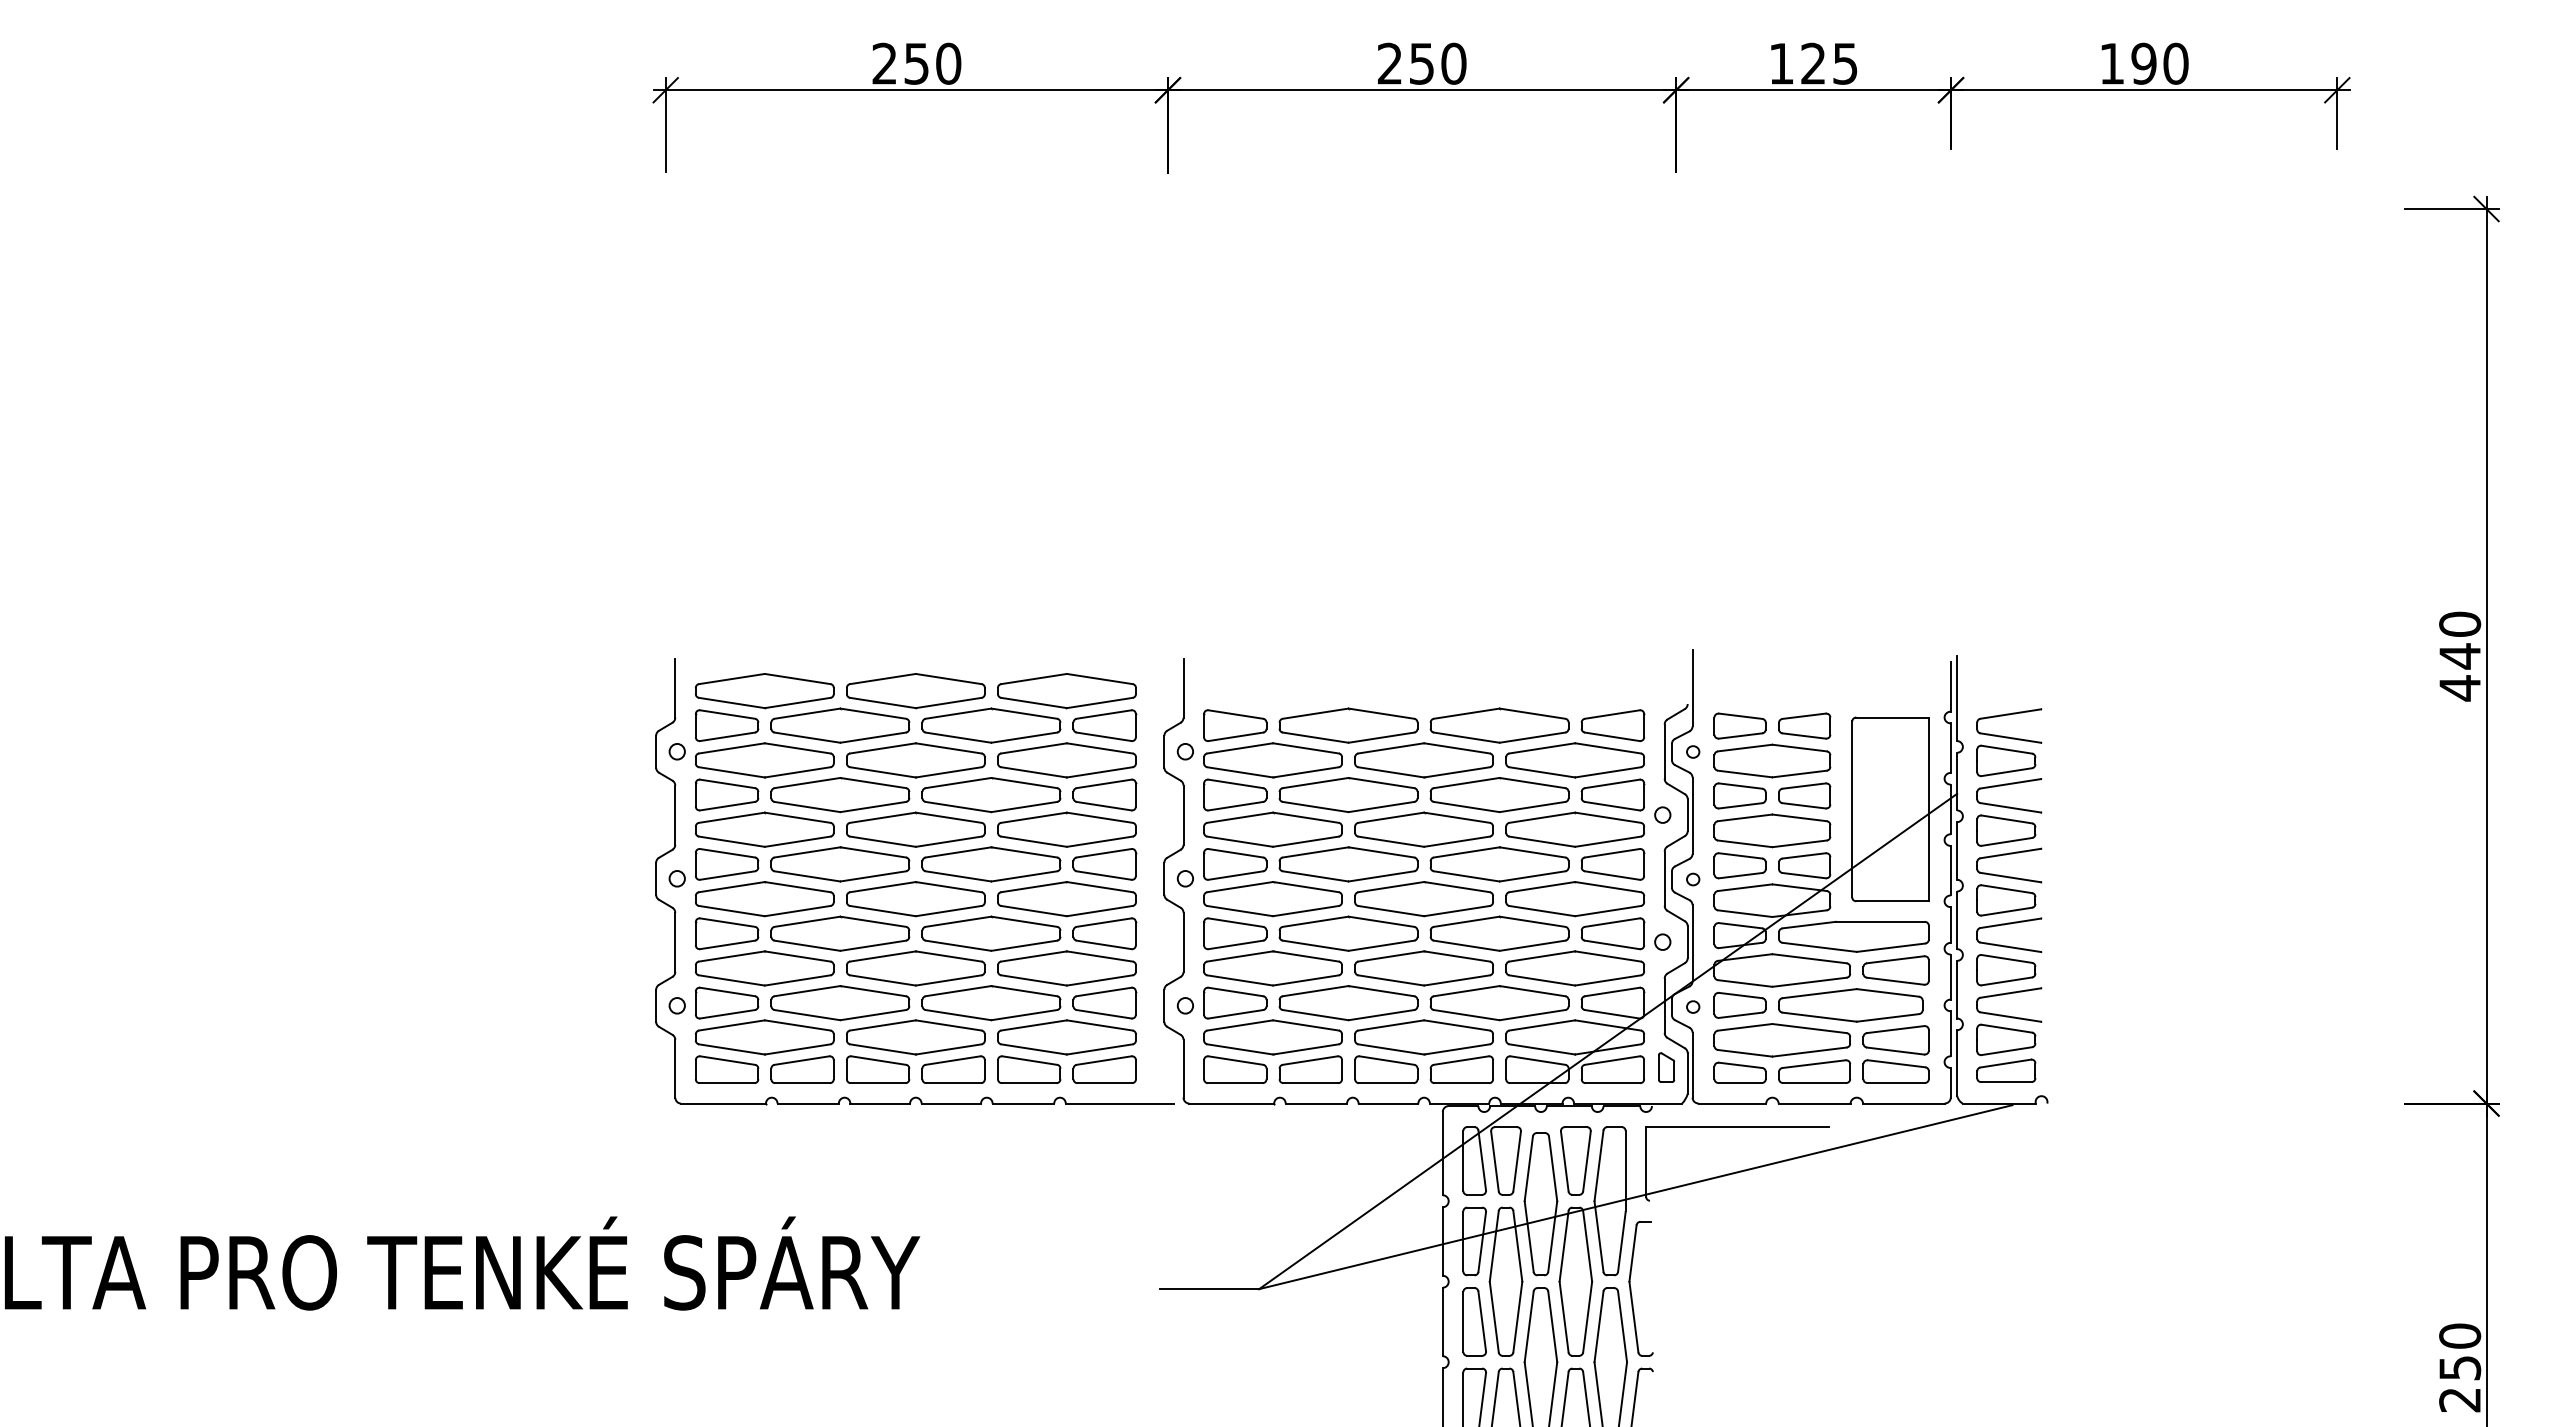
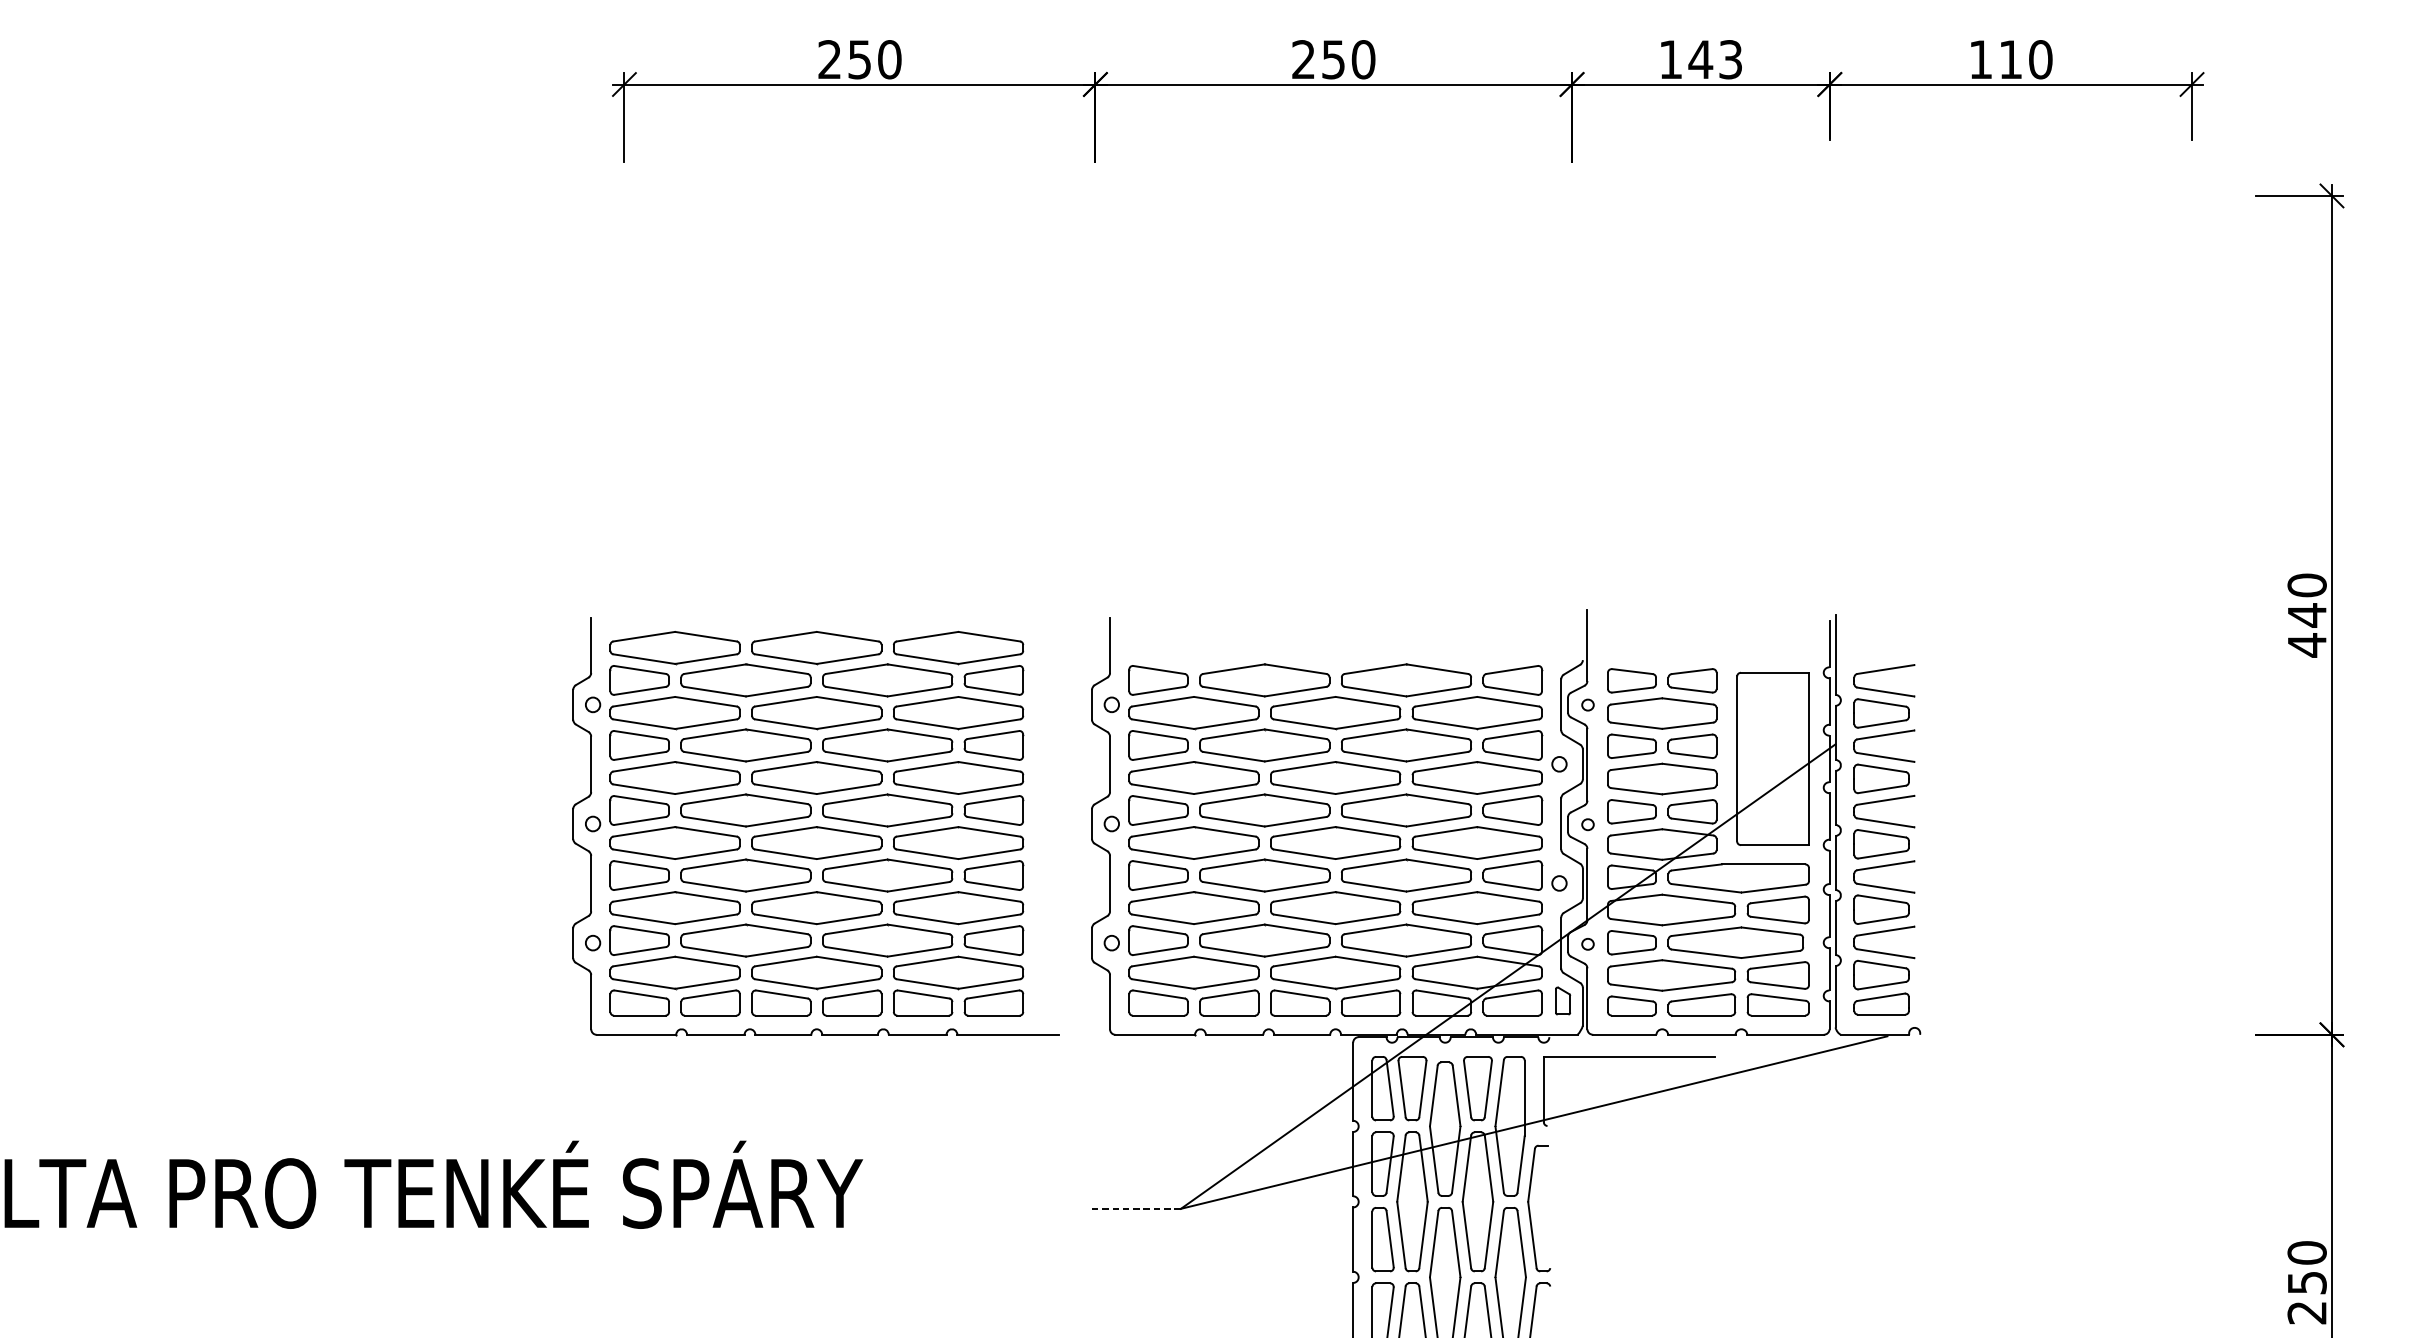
text: (1828, 63) -> (1714, 59), 125 -> 143
text: (2143, 63) -> (2010, 59), 190 -> 110
part: (914, 881) -> (815, 826), moved
line: (1209, 1289) -> (1134, 1209), solid -> dashed

